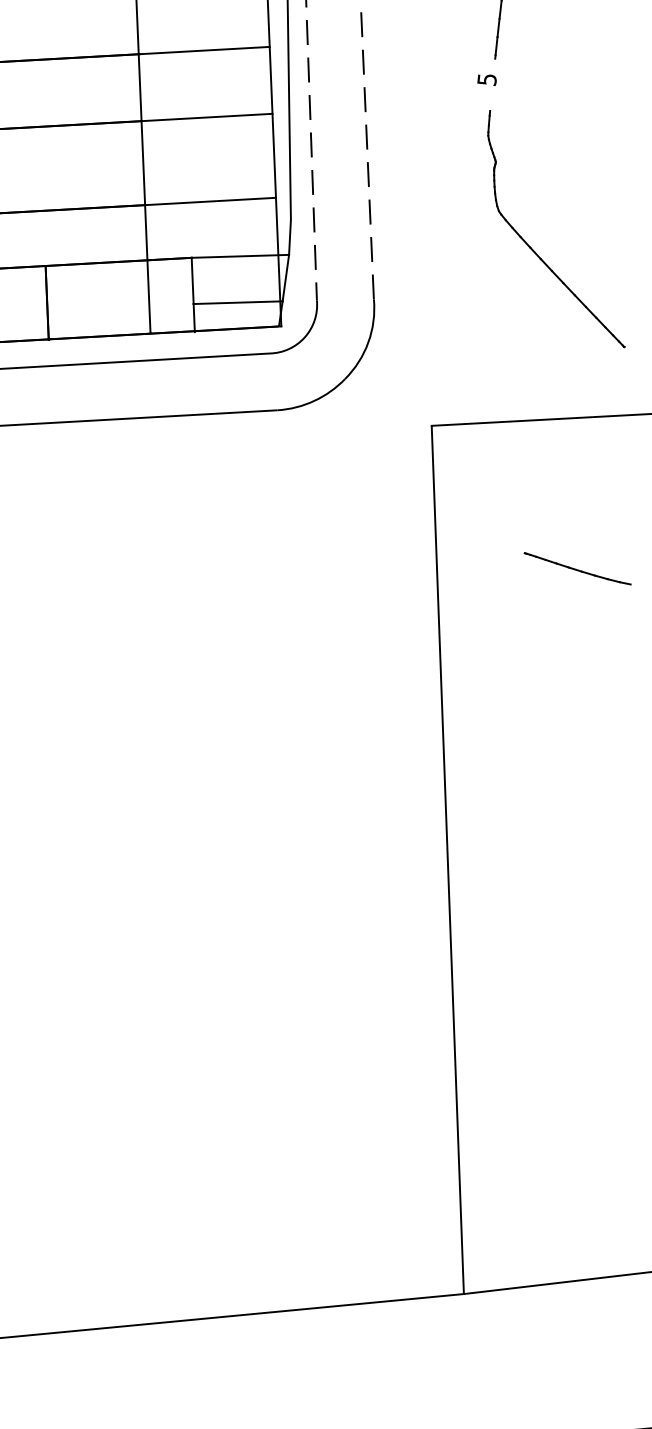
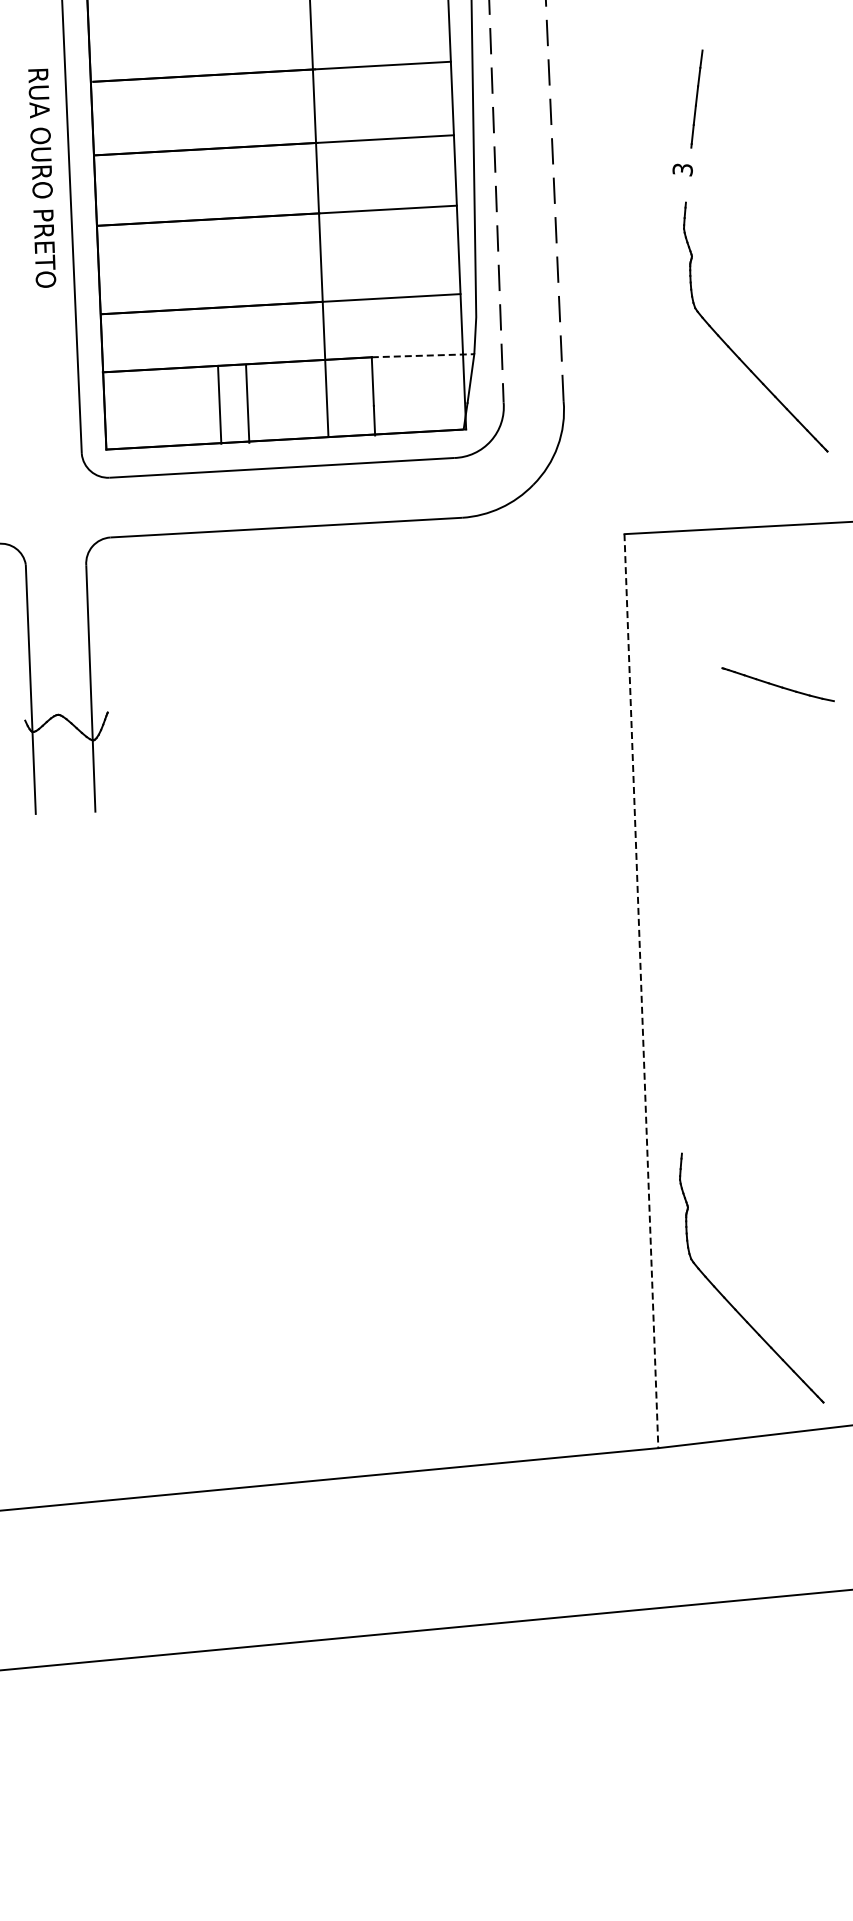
text: (486, 78) -> (682, 168), 5 -> 3
line: (240, 256) -> (423, 355), solid -> dashed
line: (47, 302) -> (247, 403), moved
line: (237, 302) -> (420, 404), removed
line: (447, 860) -> (641, 991), solid -> dashed
part: (530, 1153) -> (728, 1300), added

